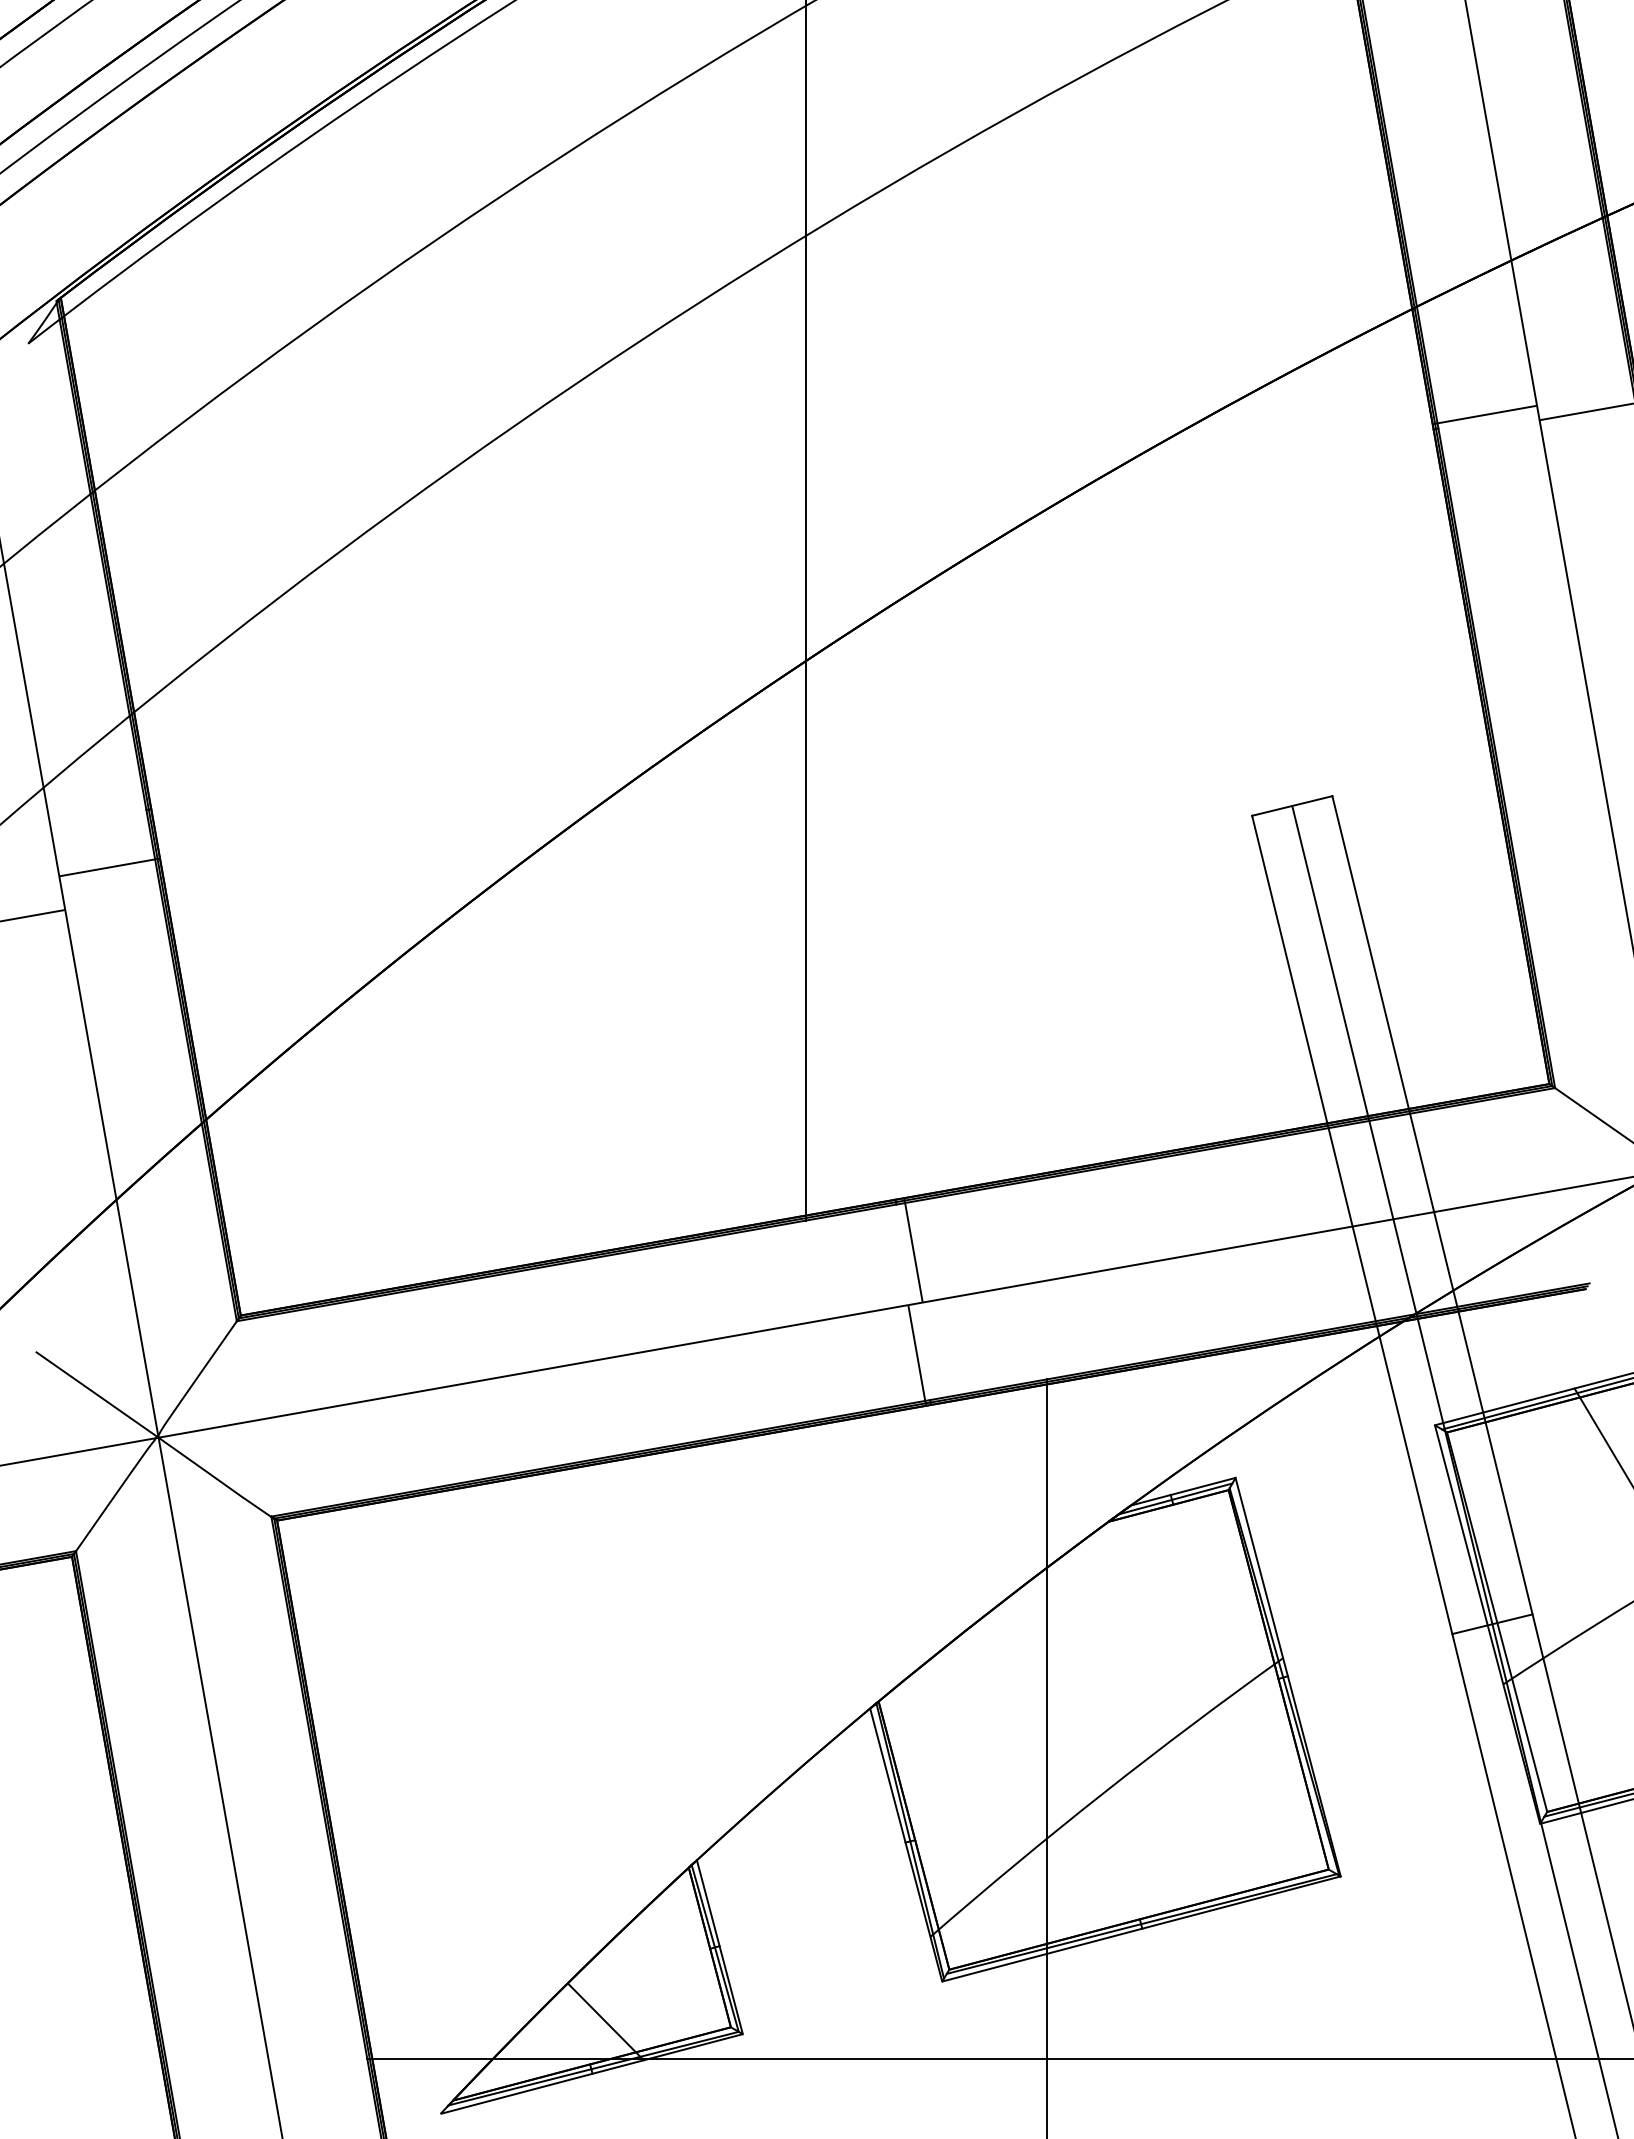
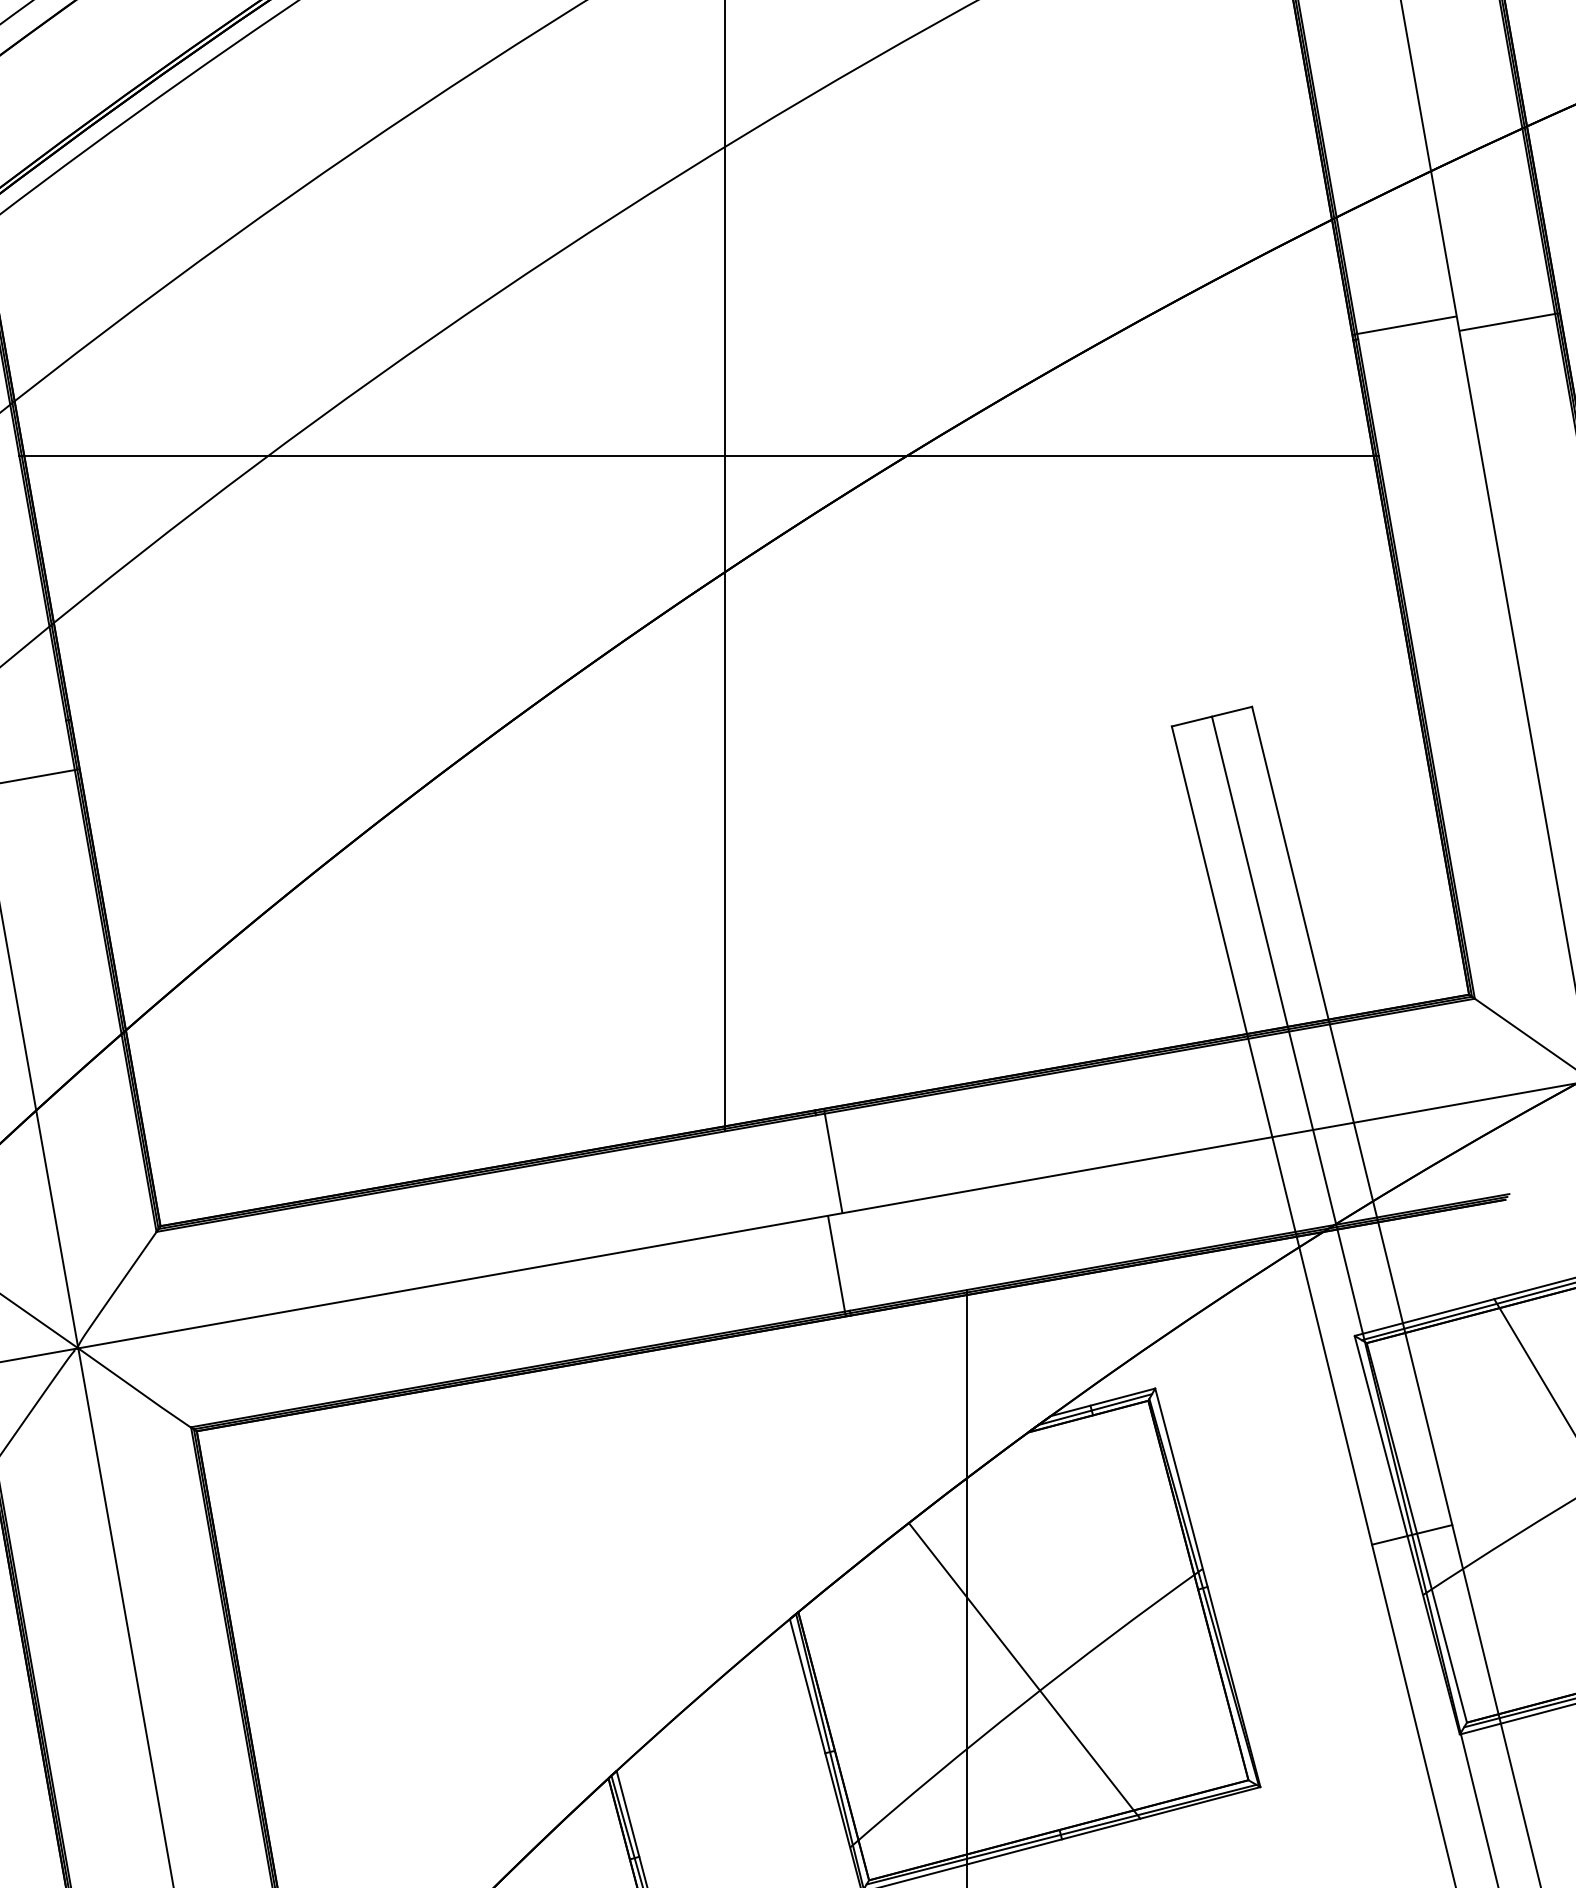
line: (779, 545) -> (699, 456), added
line: (1104, 1760) -> (1024, 1671), added

